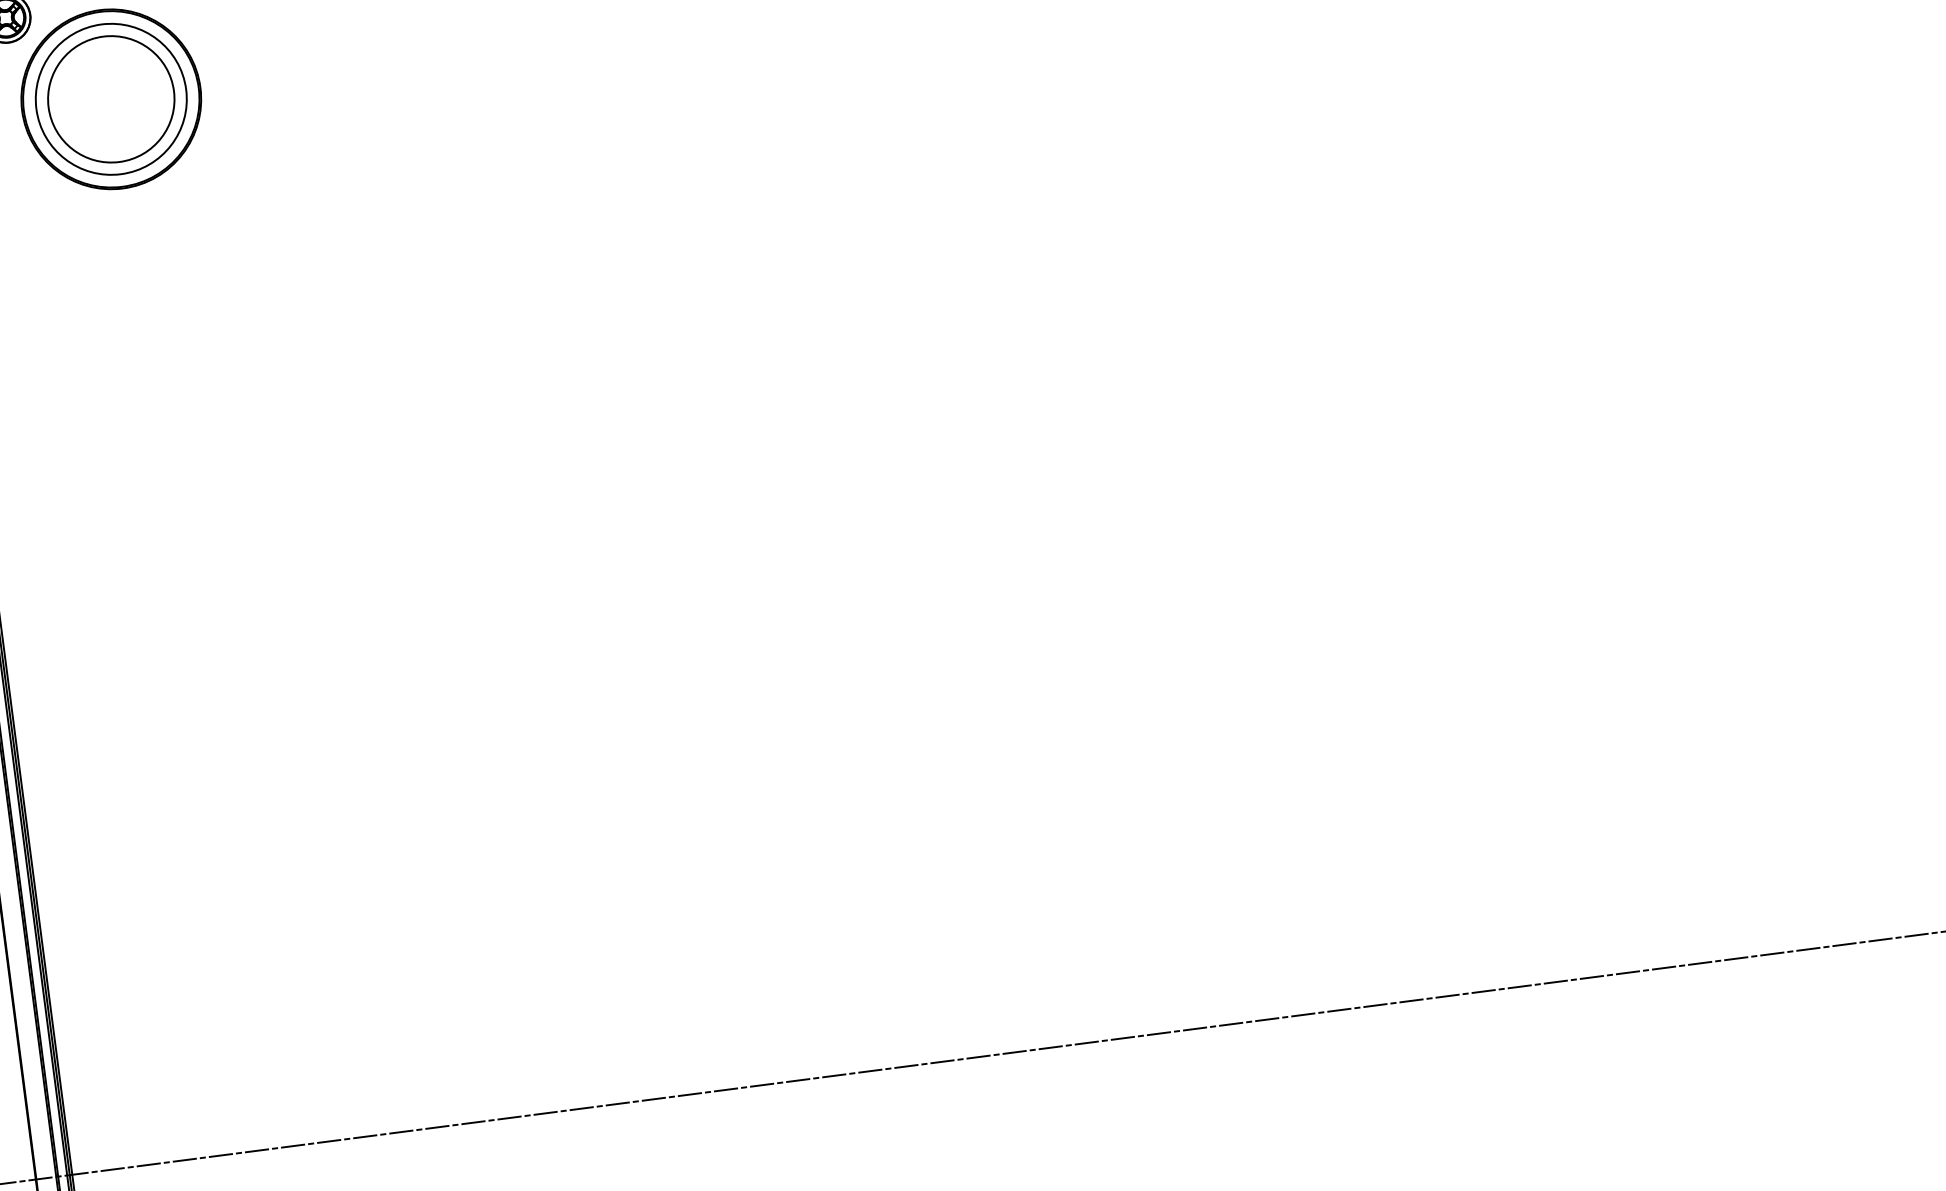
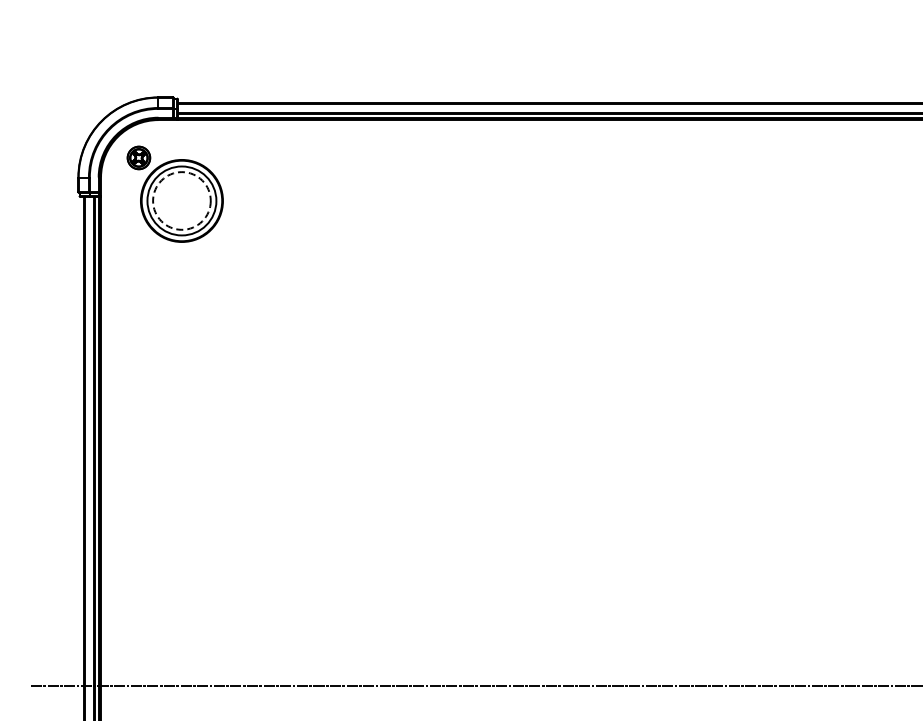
circle: (110, 98) -> (181, 200), solid -> dashed

